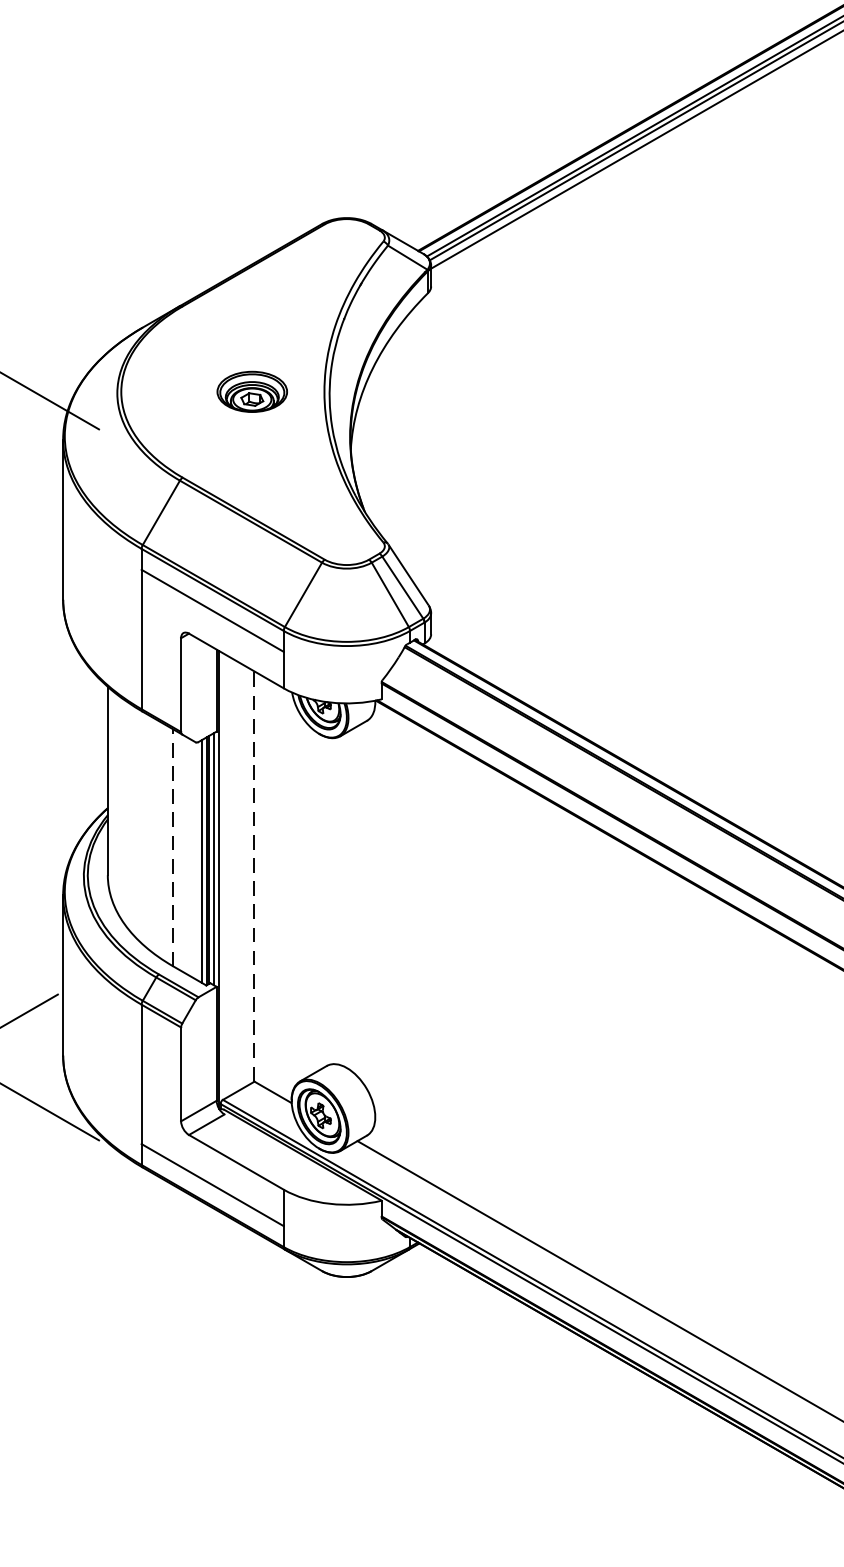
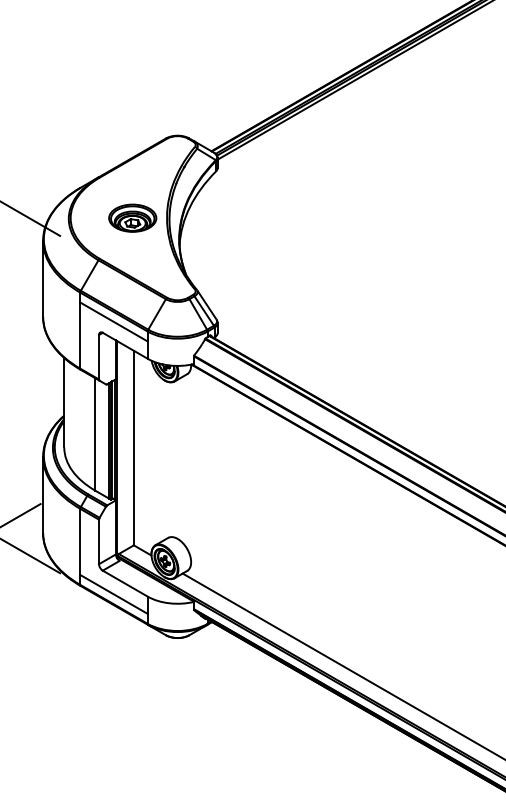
part: (251, 390) -> (132, 217), size x1.43
line: (173, 845) -> (95, 433), dashed -> solid
line: (253, 875) -> (133, 447), dashed -> solid

